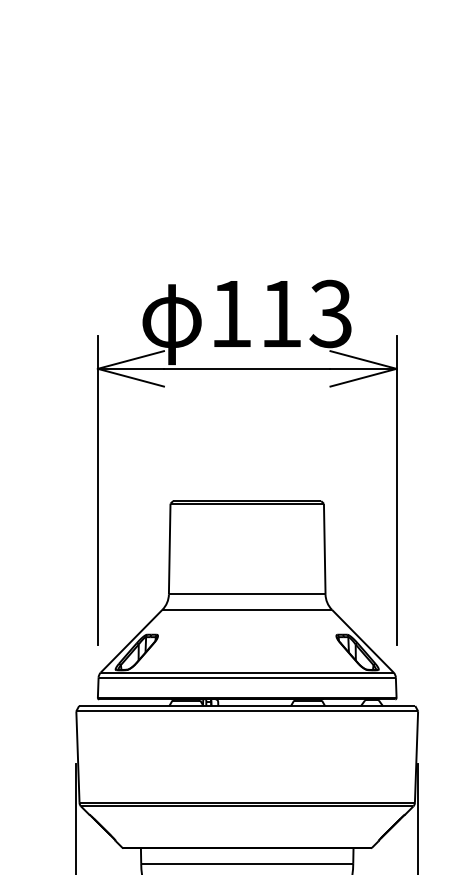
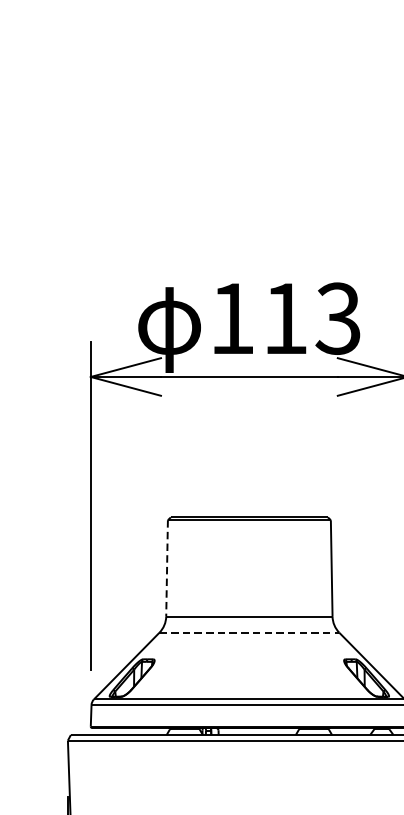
line: (169, 549) -> (166, 568), solid -> dashed
line: (247, 609) -> (249, 632), solid -> dashed

